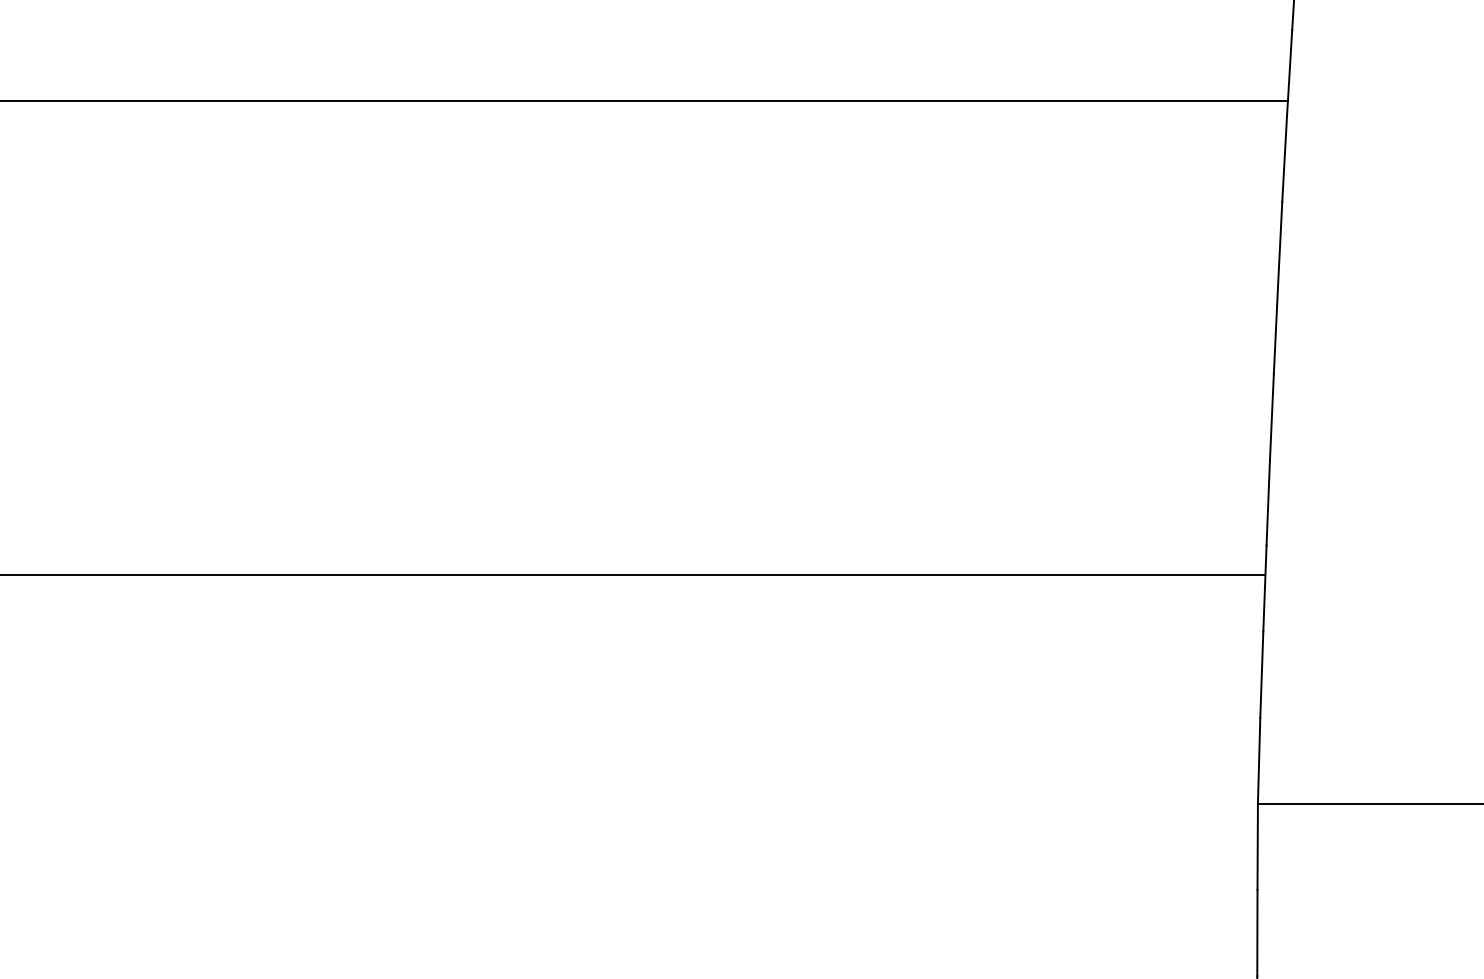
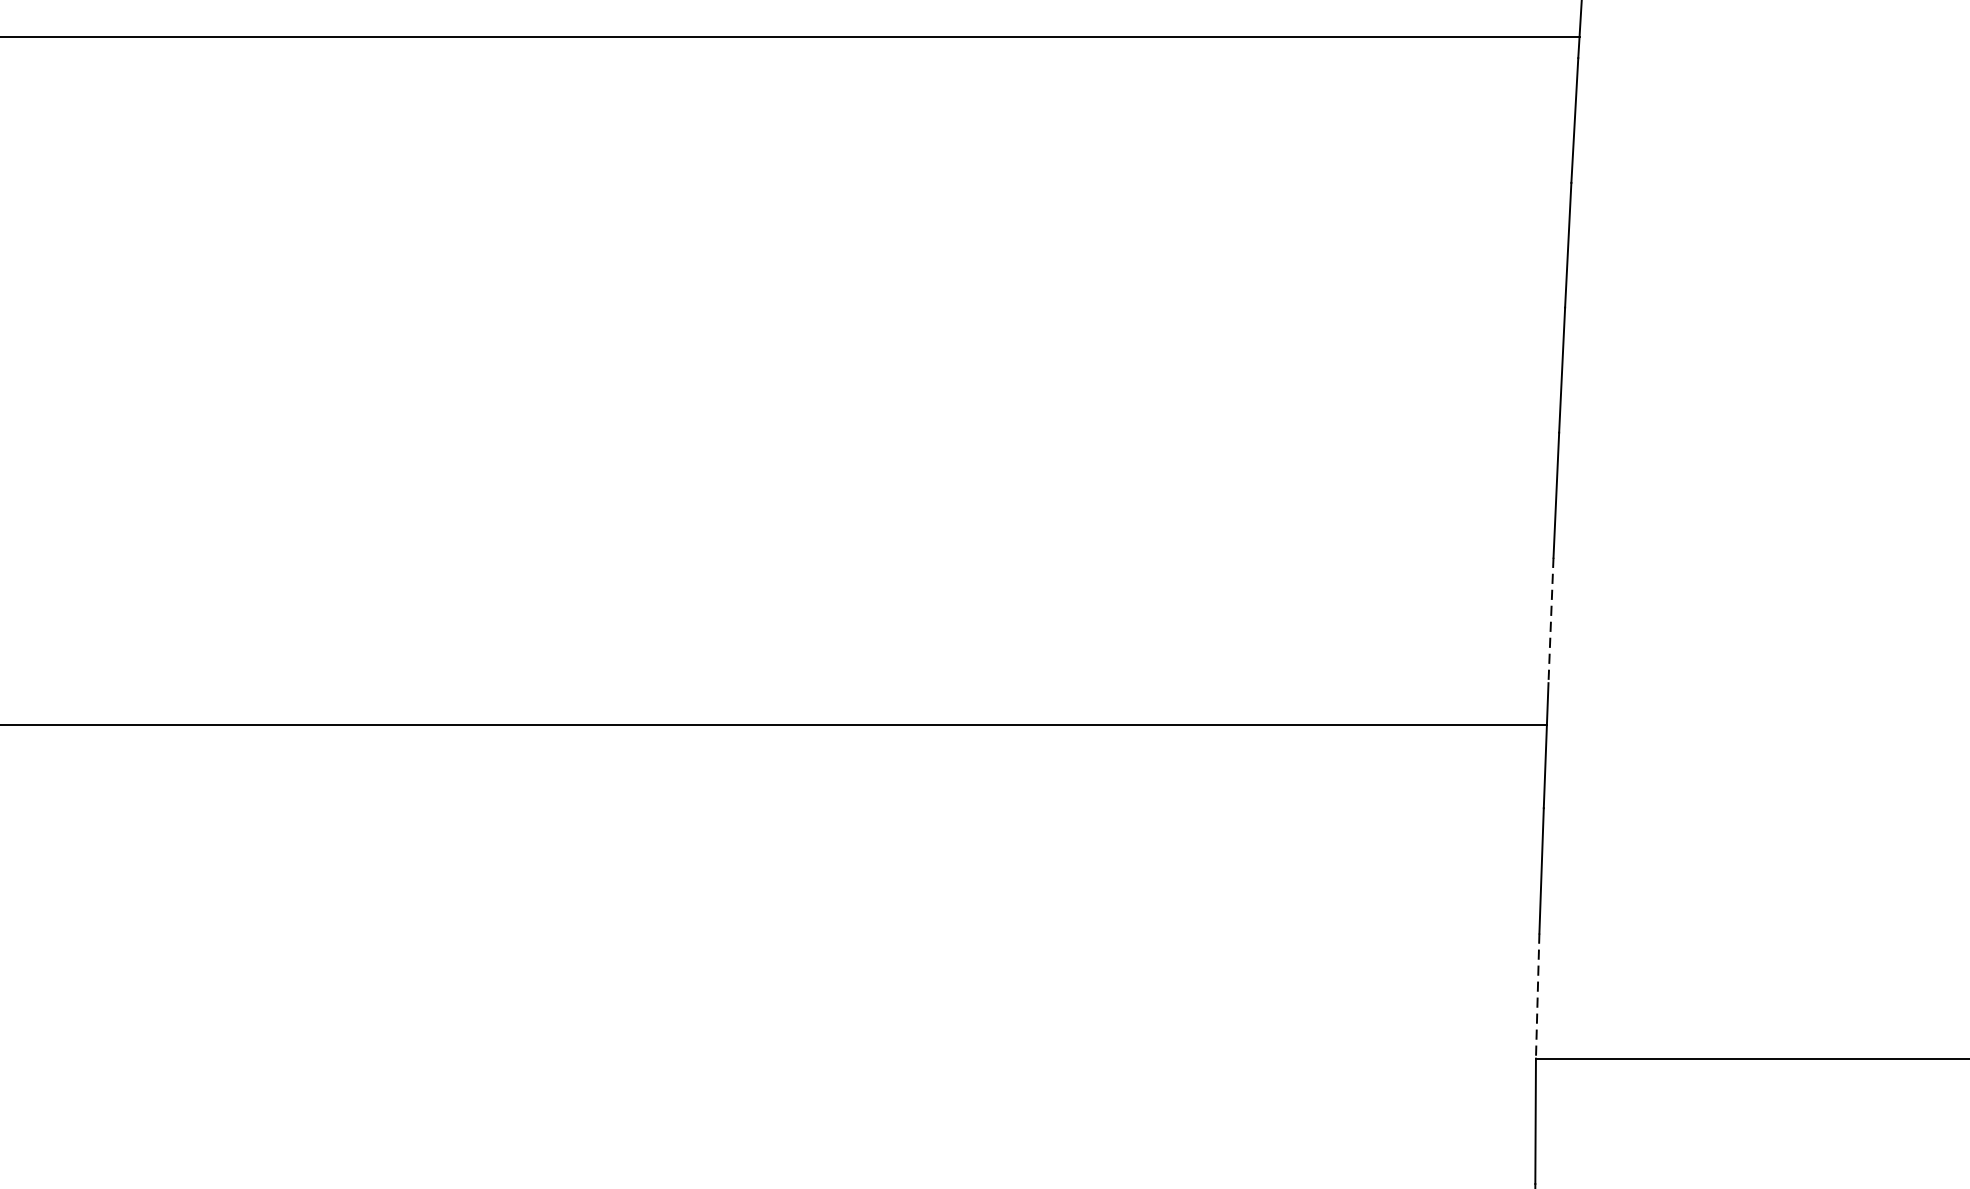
line: (1268, 502) -> (1551, 620), solid -> dashed
line: (1259, 761) -> (1538, 997), solid -> dashed

